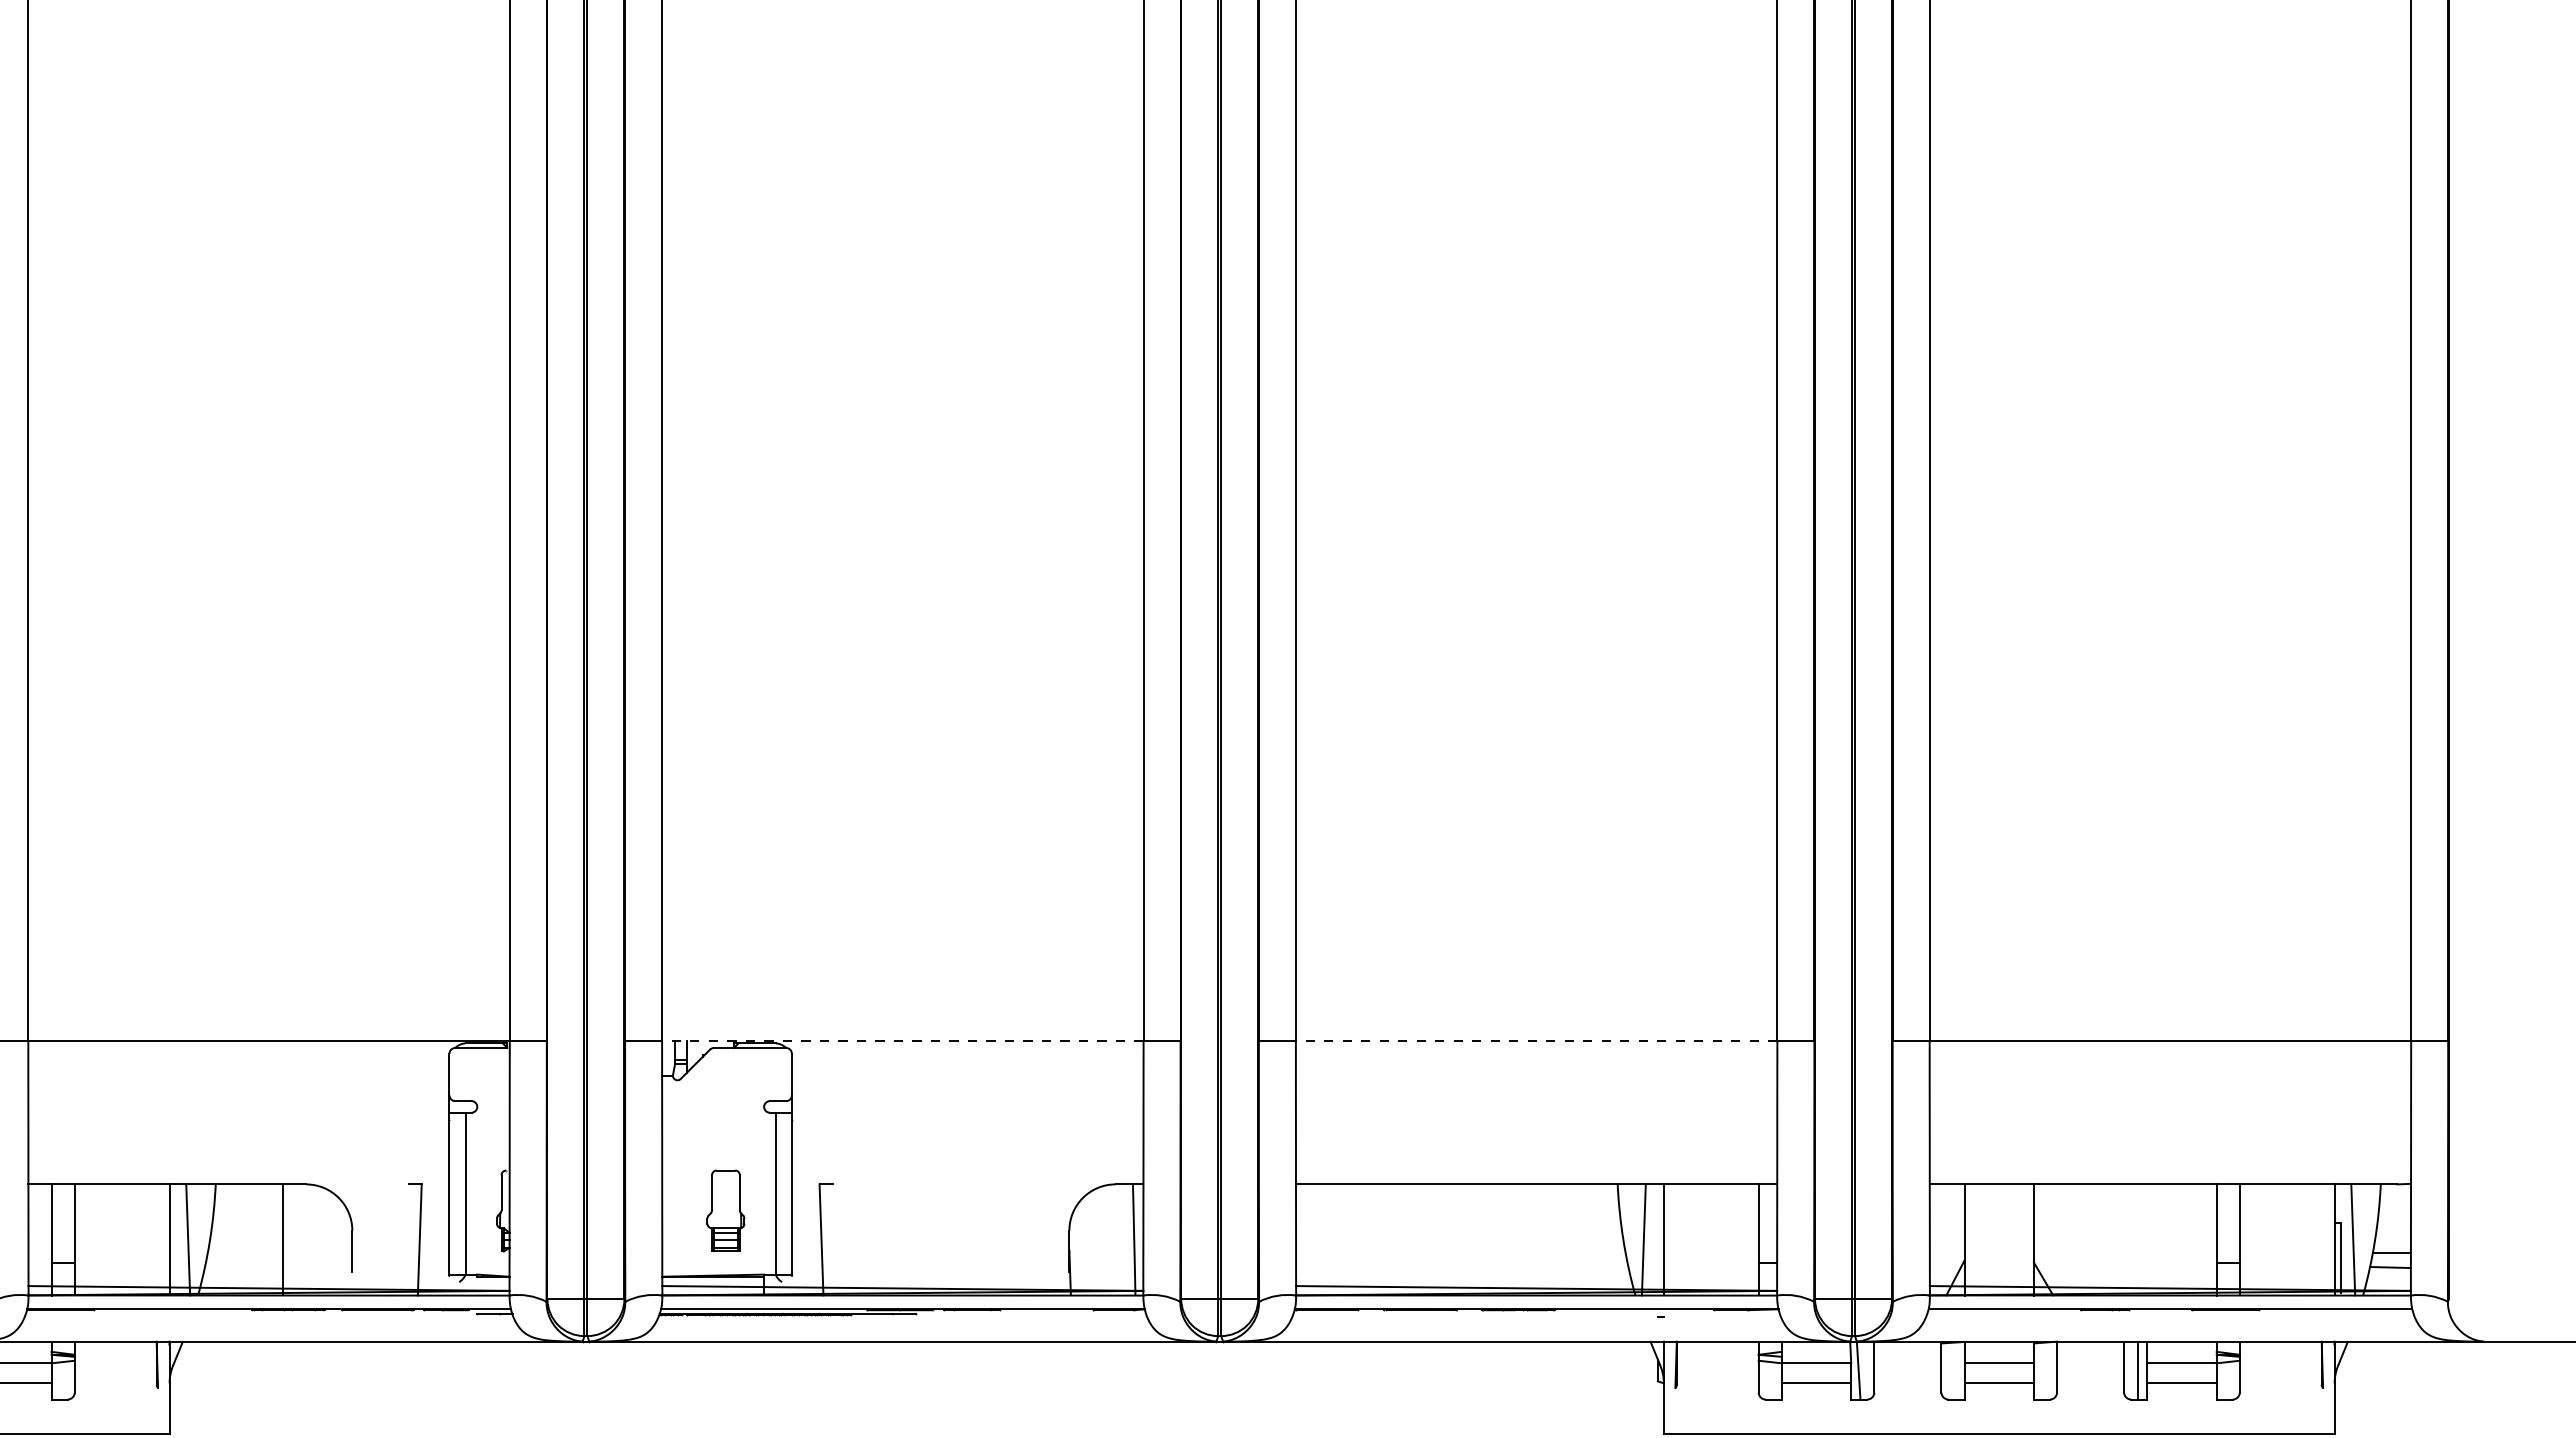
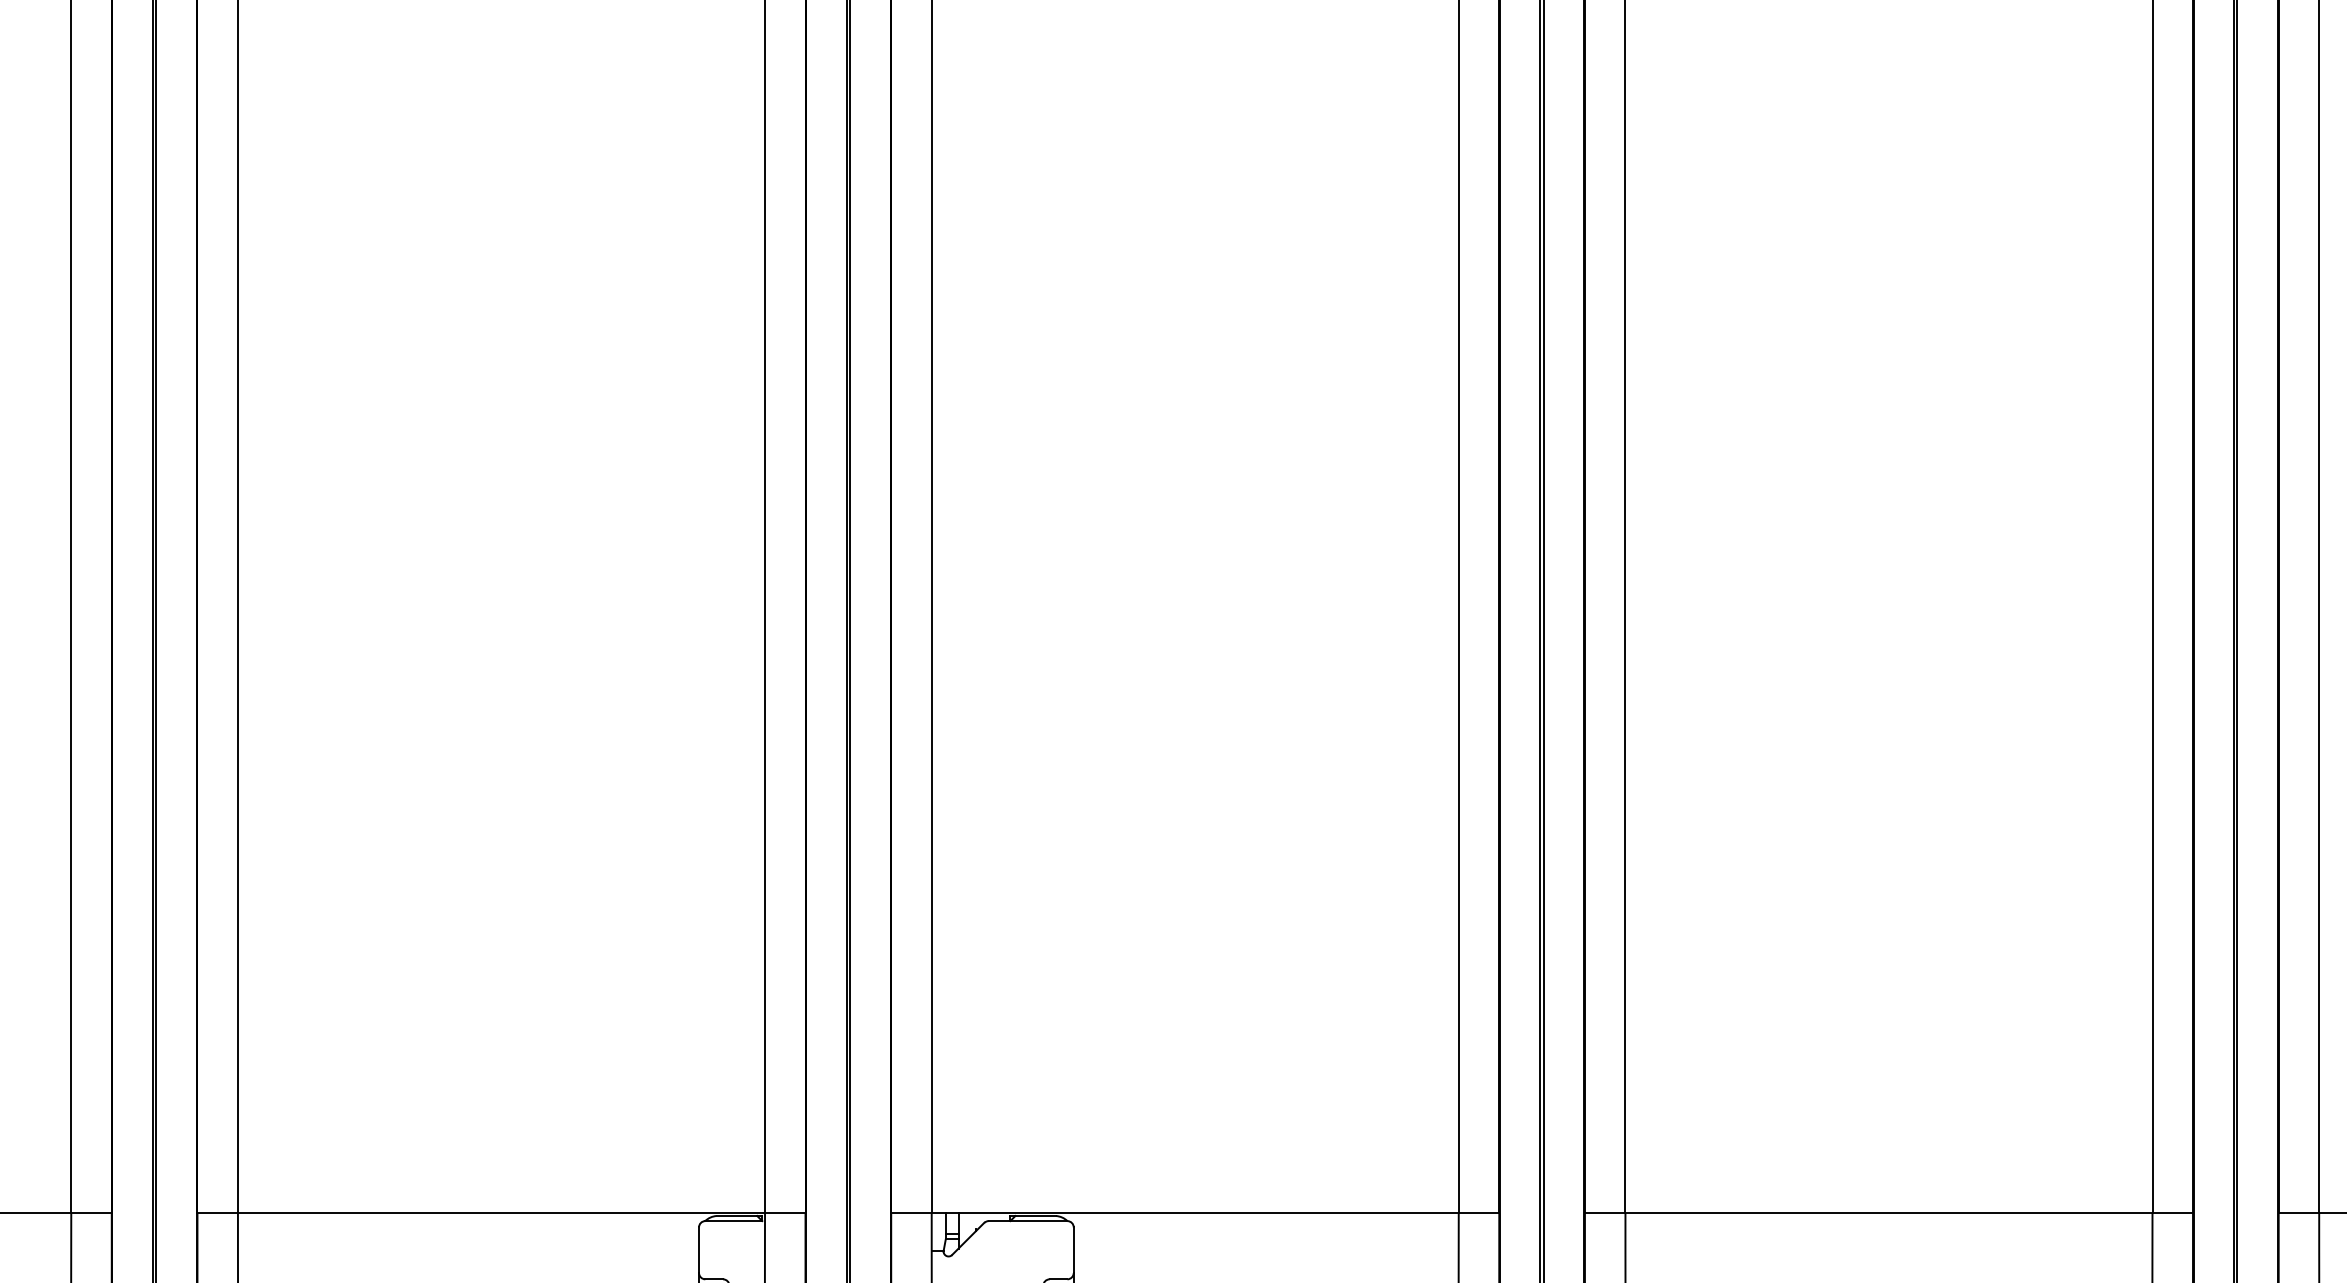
line: (902, 1040) -> (1194, 1212), dashed -> solid
line: (1536, 1040) -> (1888, 1212), dashed -> solid

